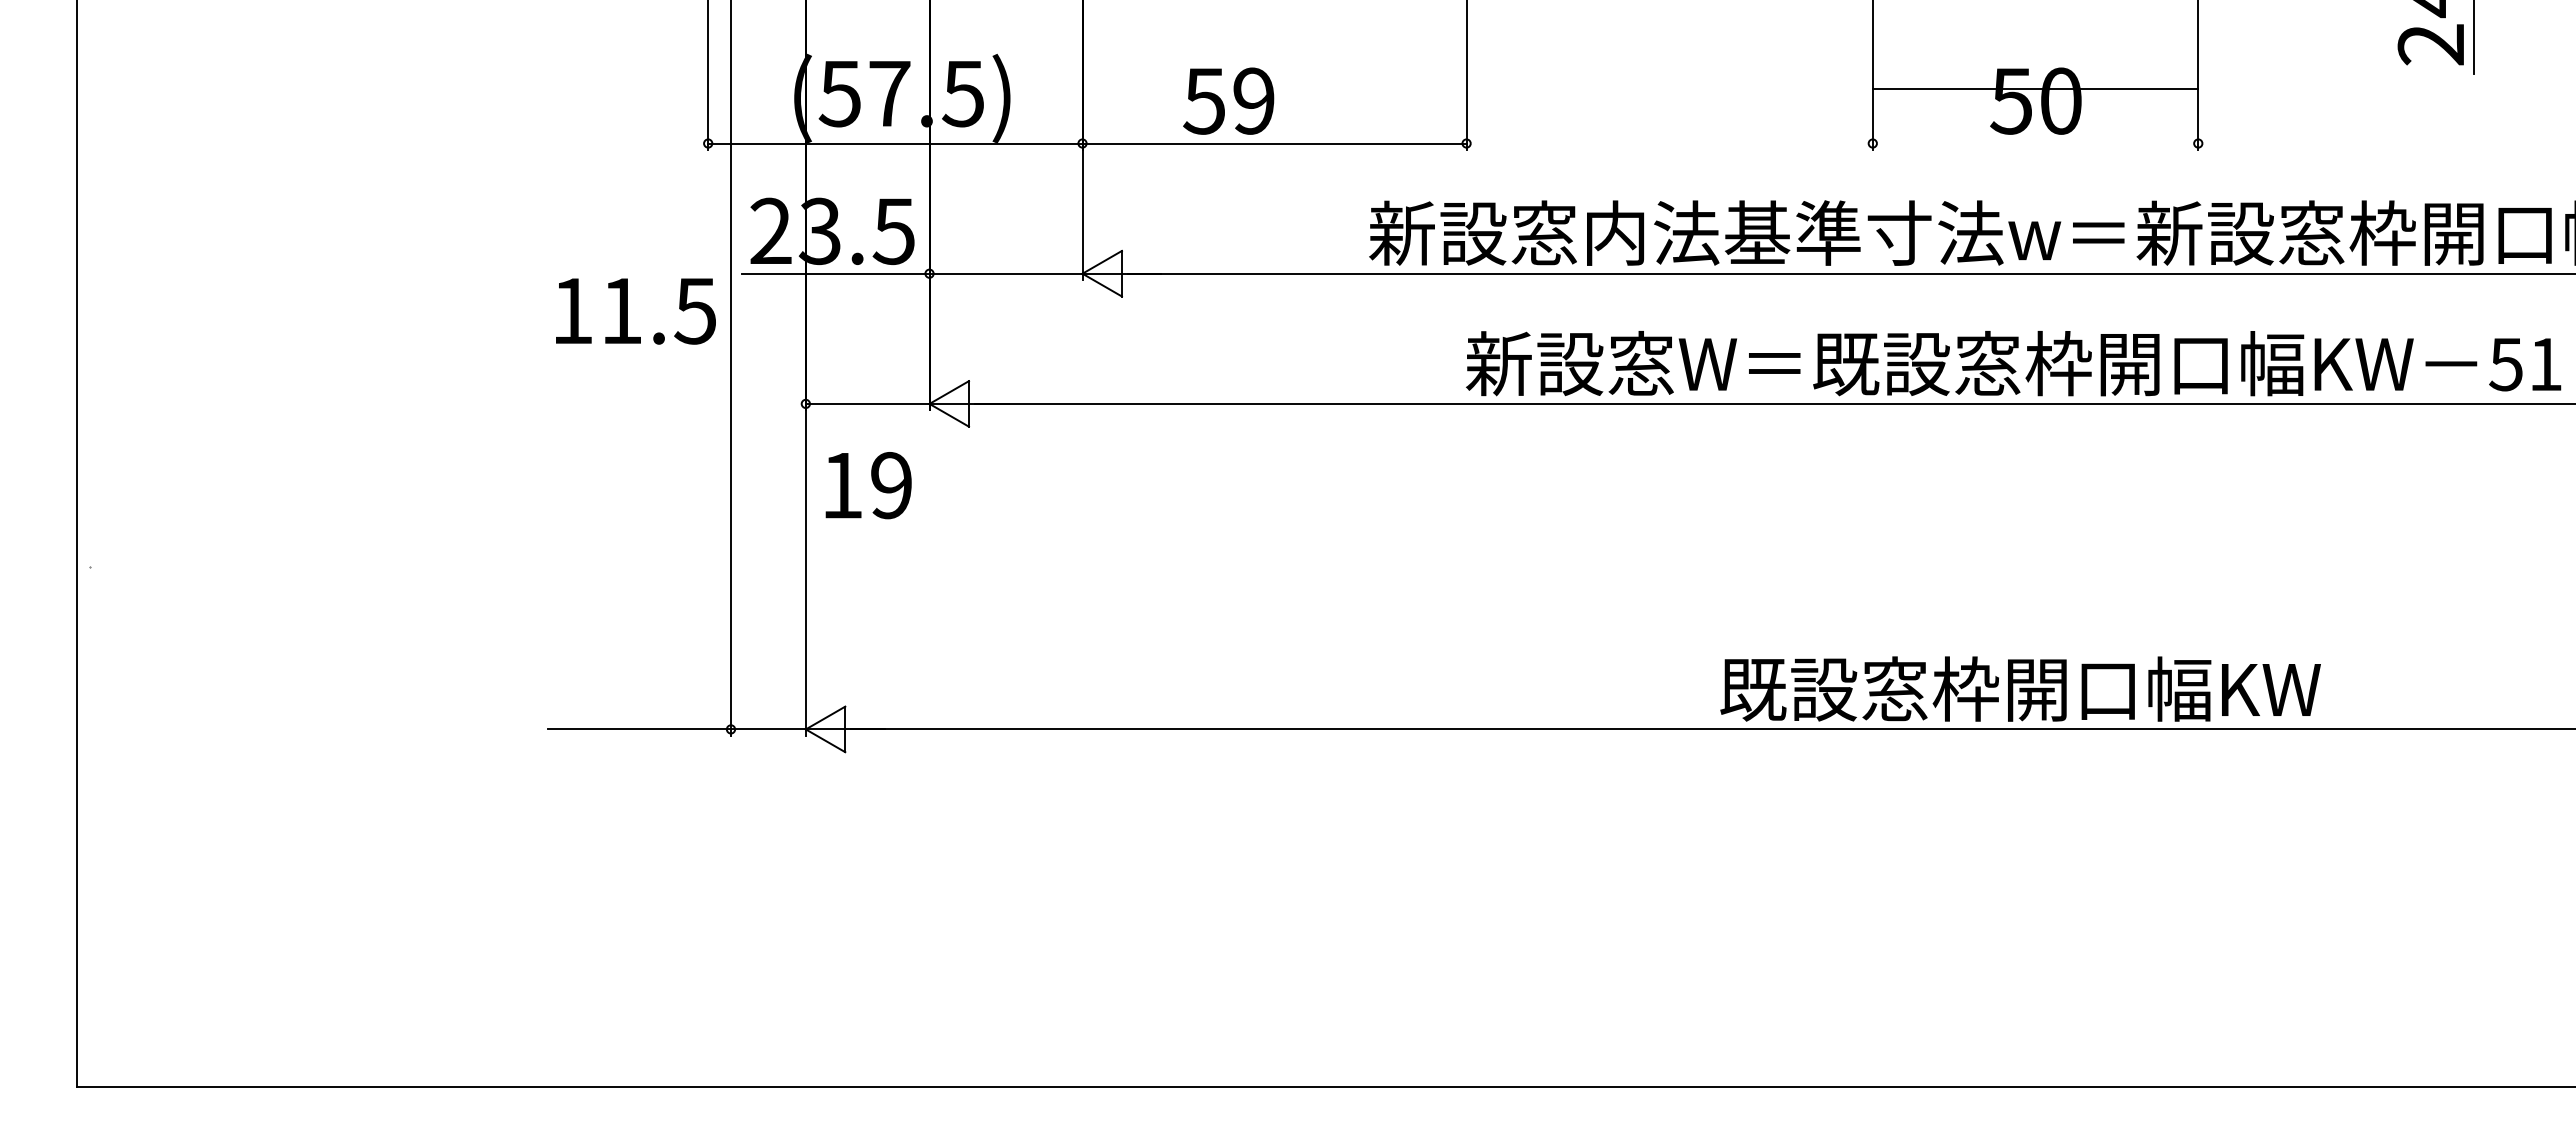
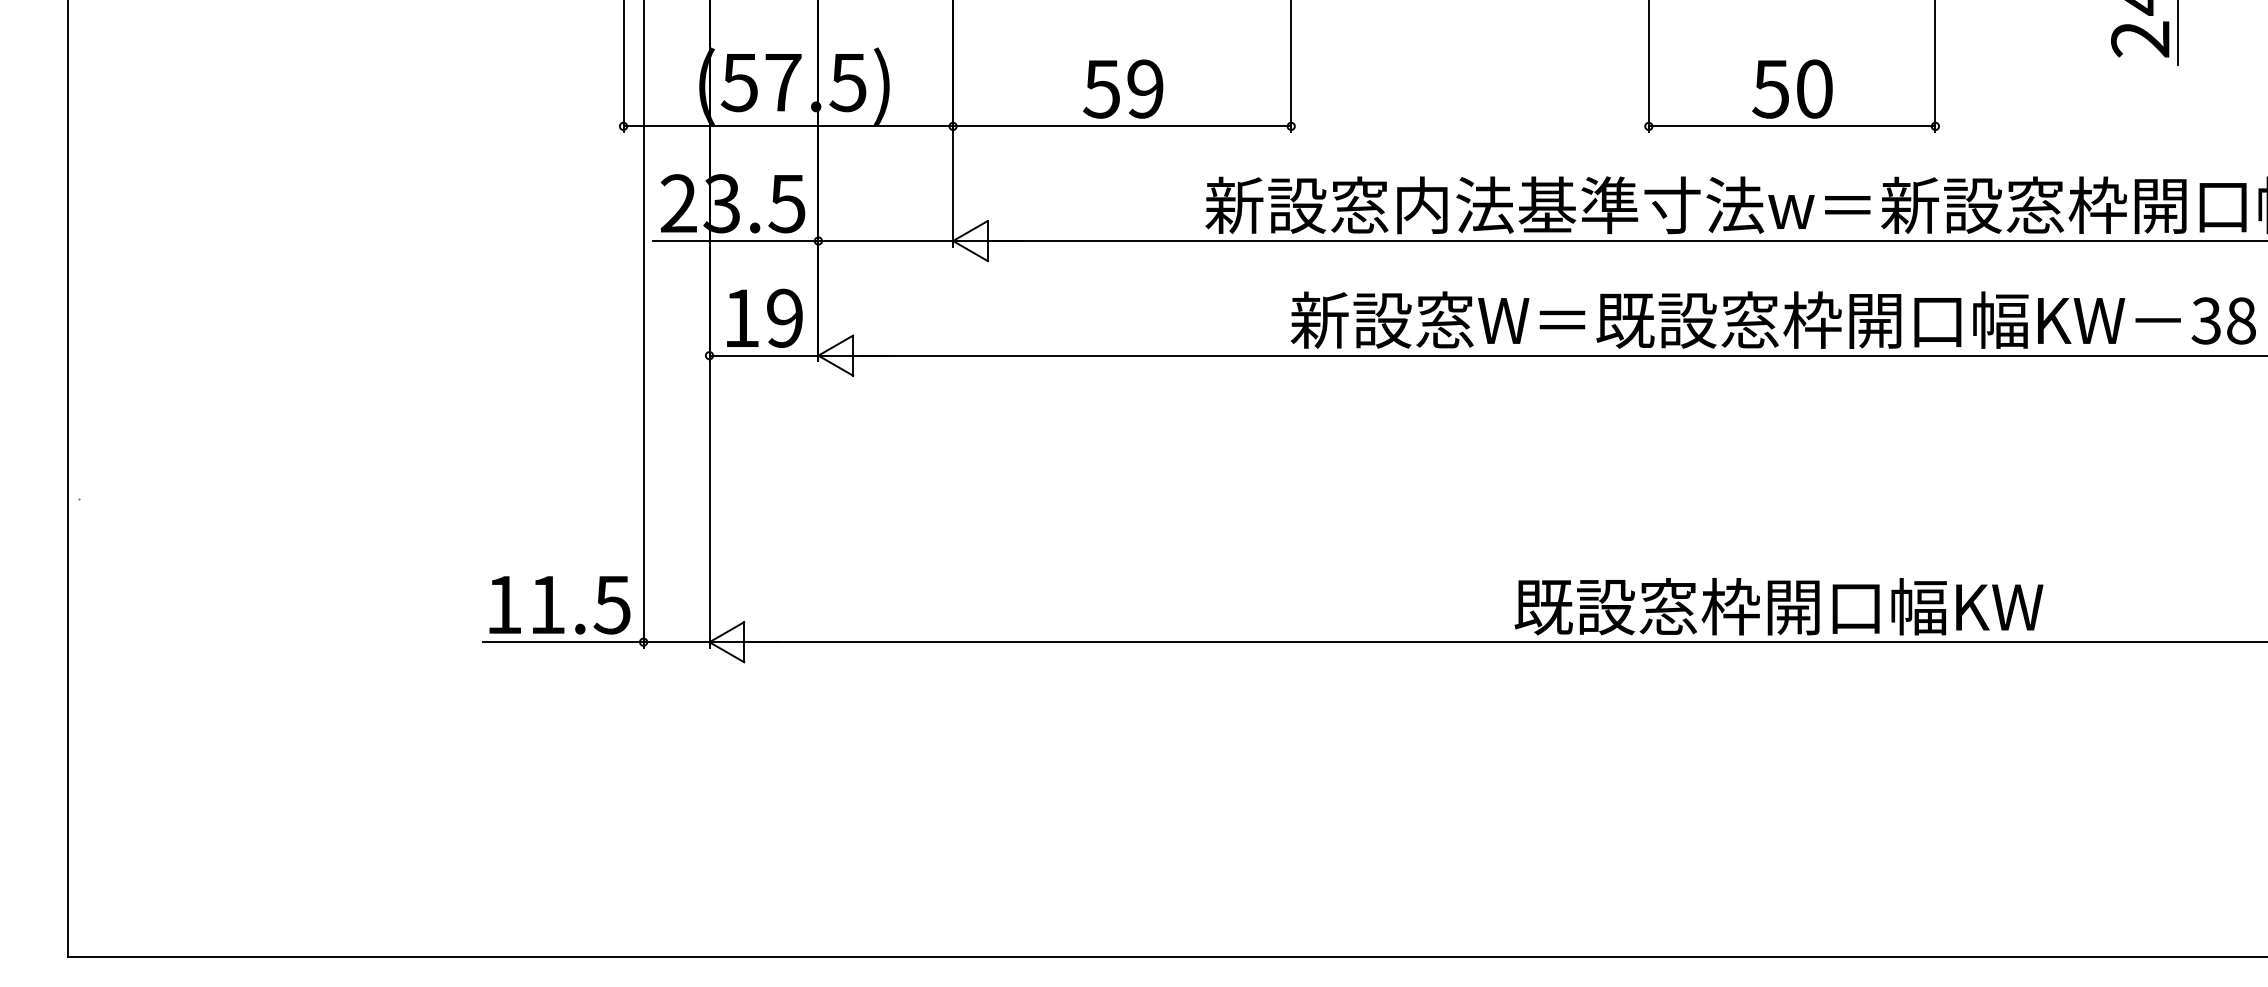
line: (2035, 88) -> (1792, 126), moved
text: (1228, 100) -> (1122, 88), moved
text: (635, 311) -> (559, 605), moved
text: (2525, 364) -> (2223, 320), 51 -> 38
text: (868, 485) -> (764, 318), moved

